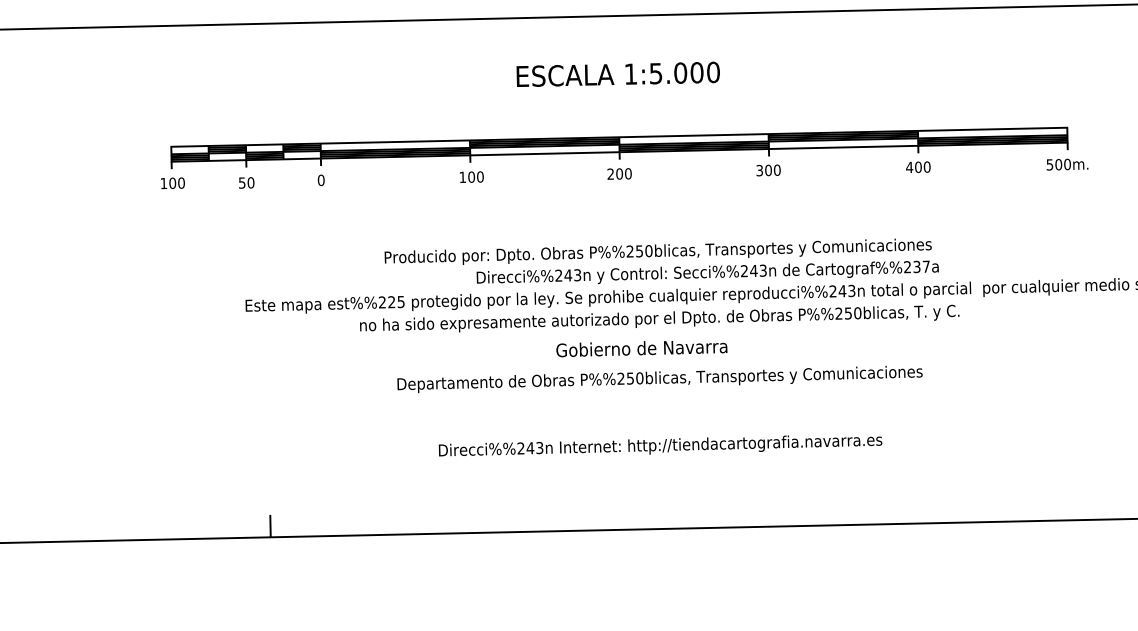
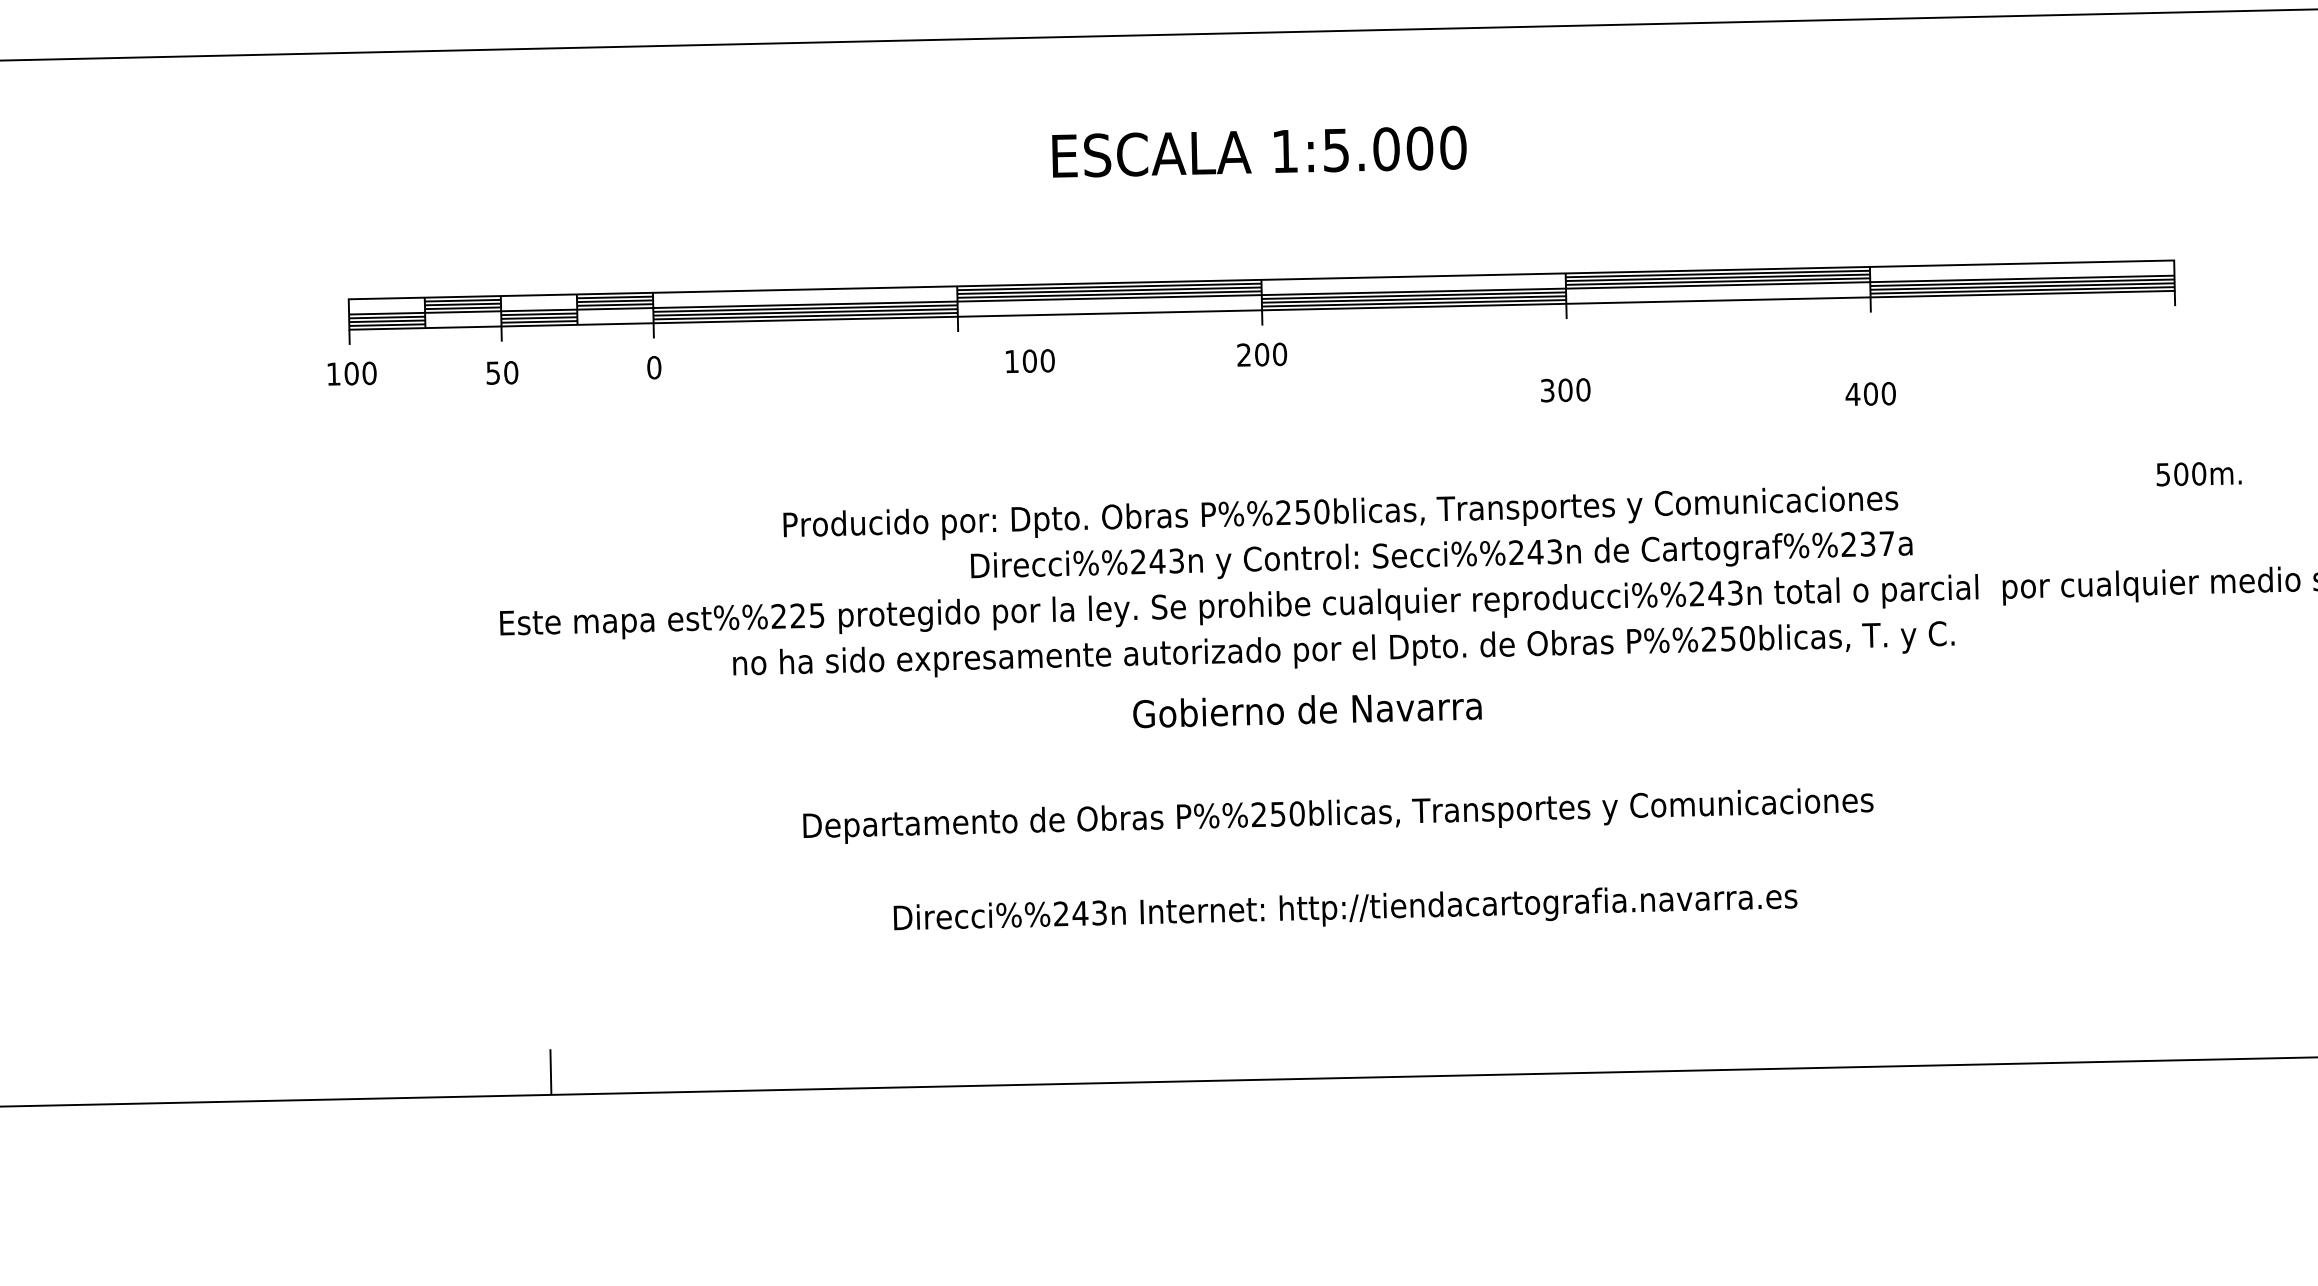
text: (1067, 164) -> (2199, 473), moved
text: (918, 166) -> (1871, 392), moved
text: (768, 170) -> (1565, 390), moved
text: (471, 176) -> (1029, 359), moved
text: (659, 379) -> (1337, 816), moved

